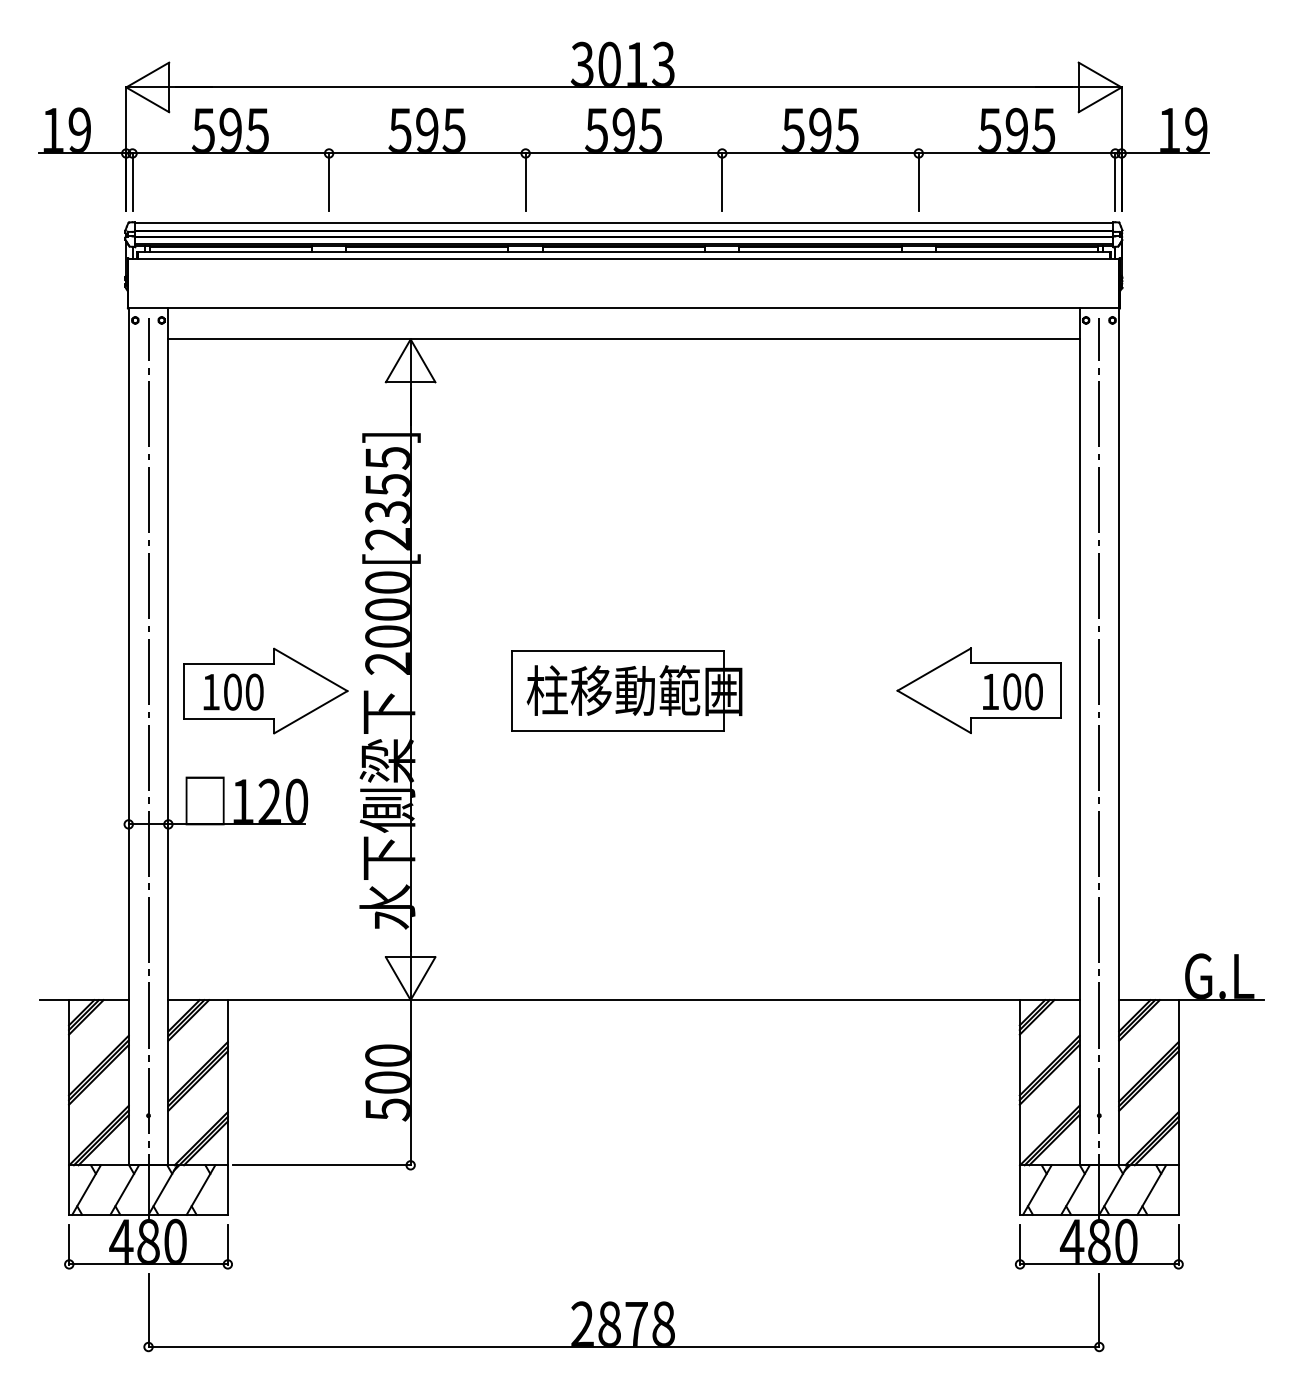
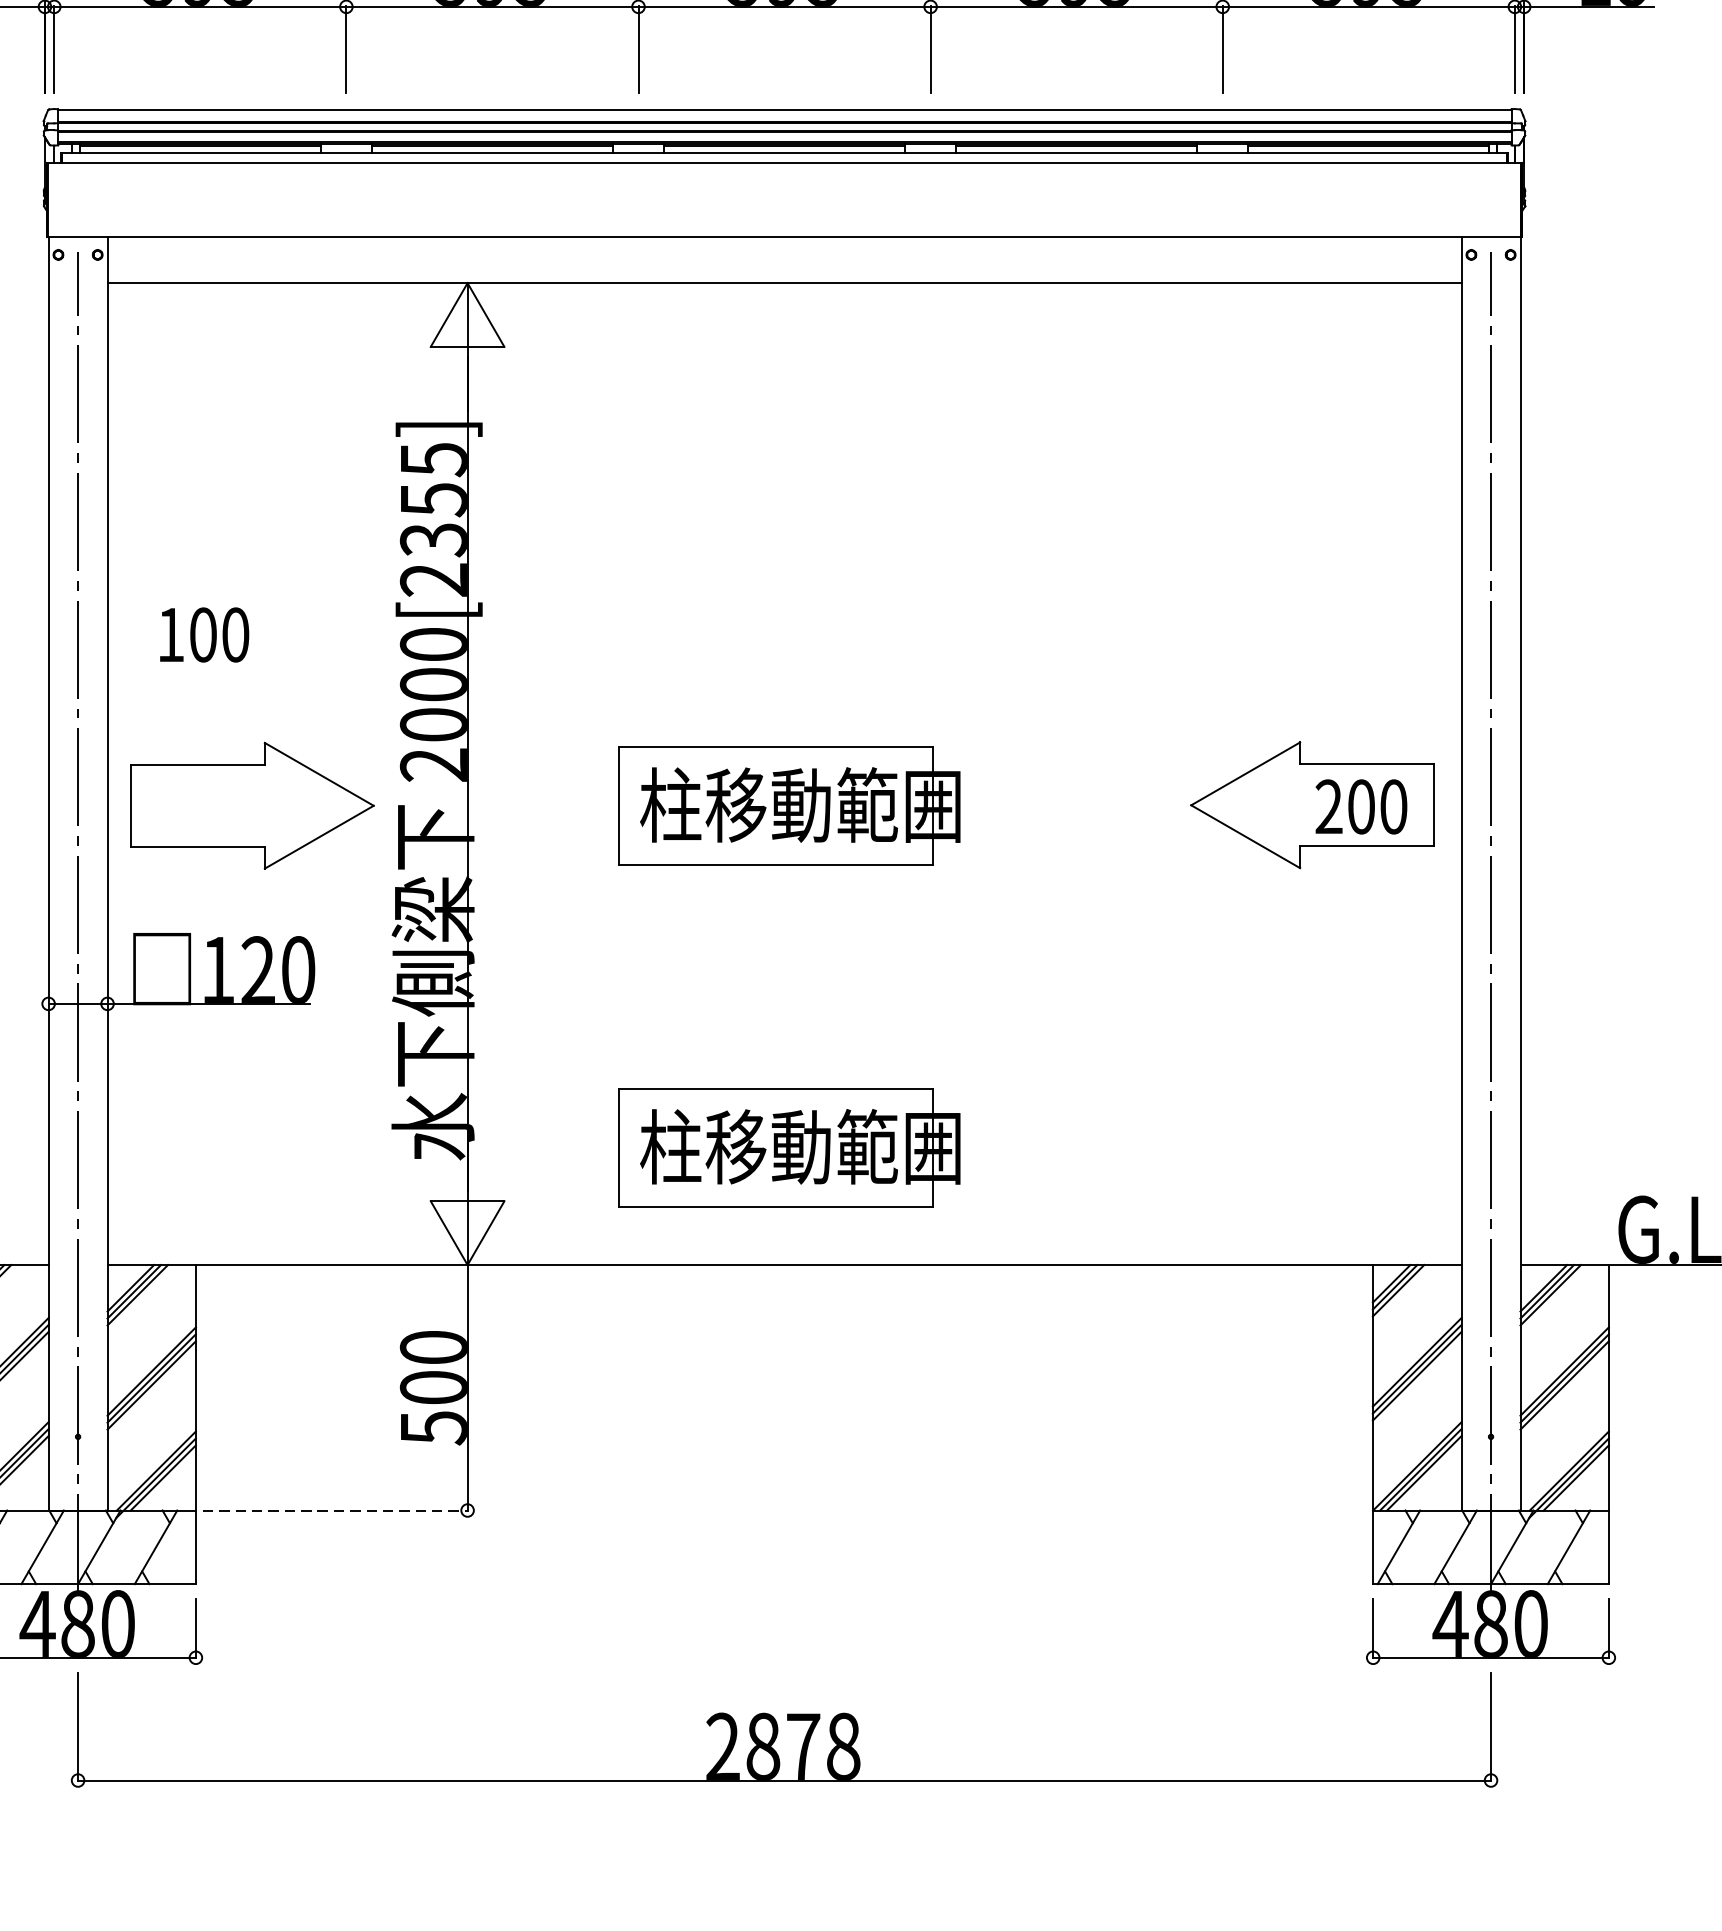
text: (233, 691) -> (204, 634), moved
text: (990, 691) -> (1329, 806), 100 -> 200
part: (626, 920) -> (788, 1146), added
line: (322, 1165) -> (336, 1510), solid -> dashed

